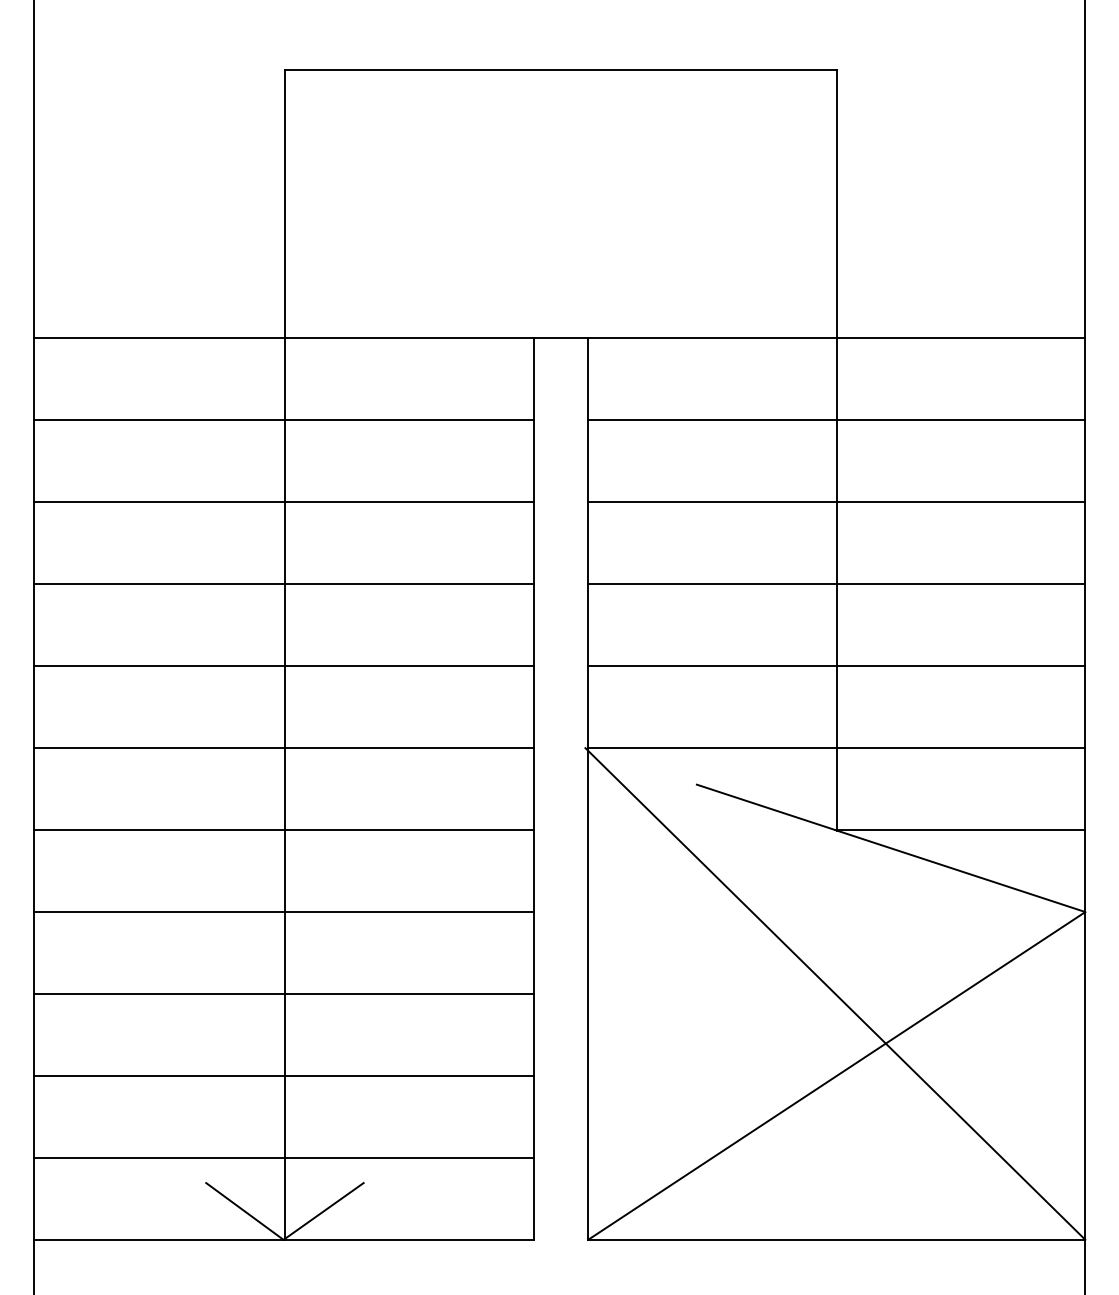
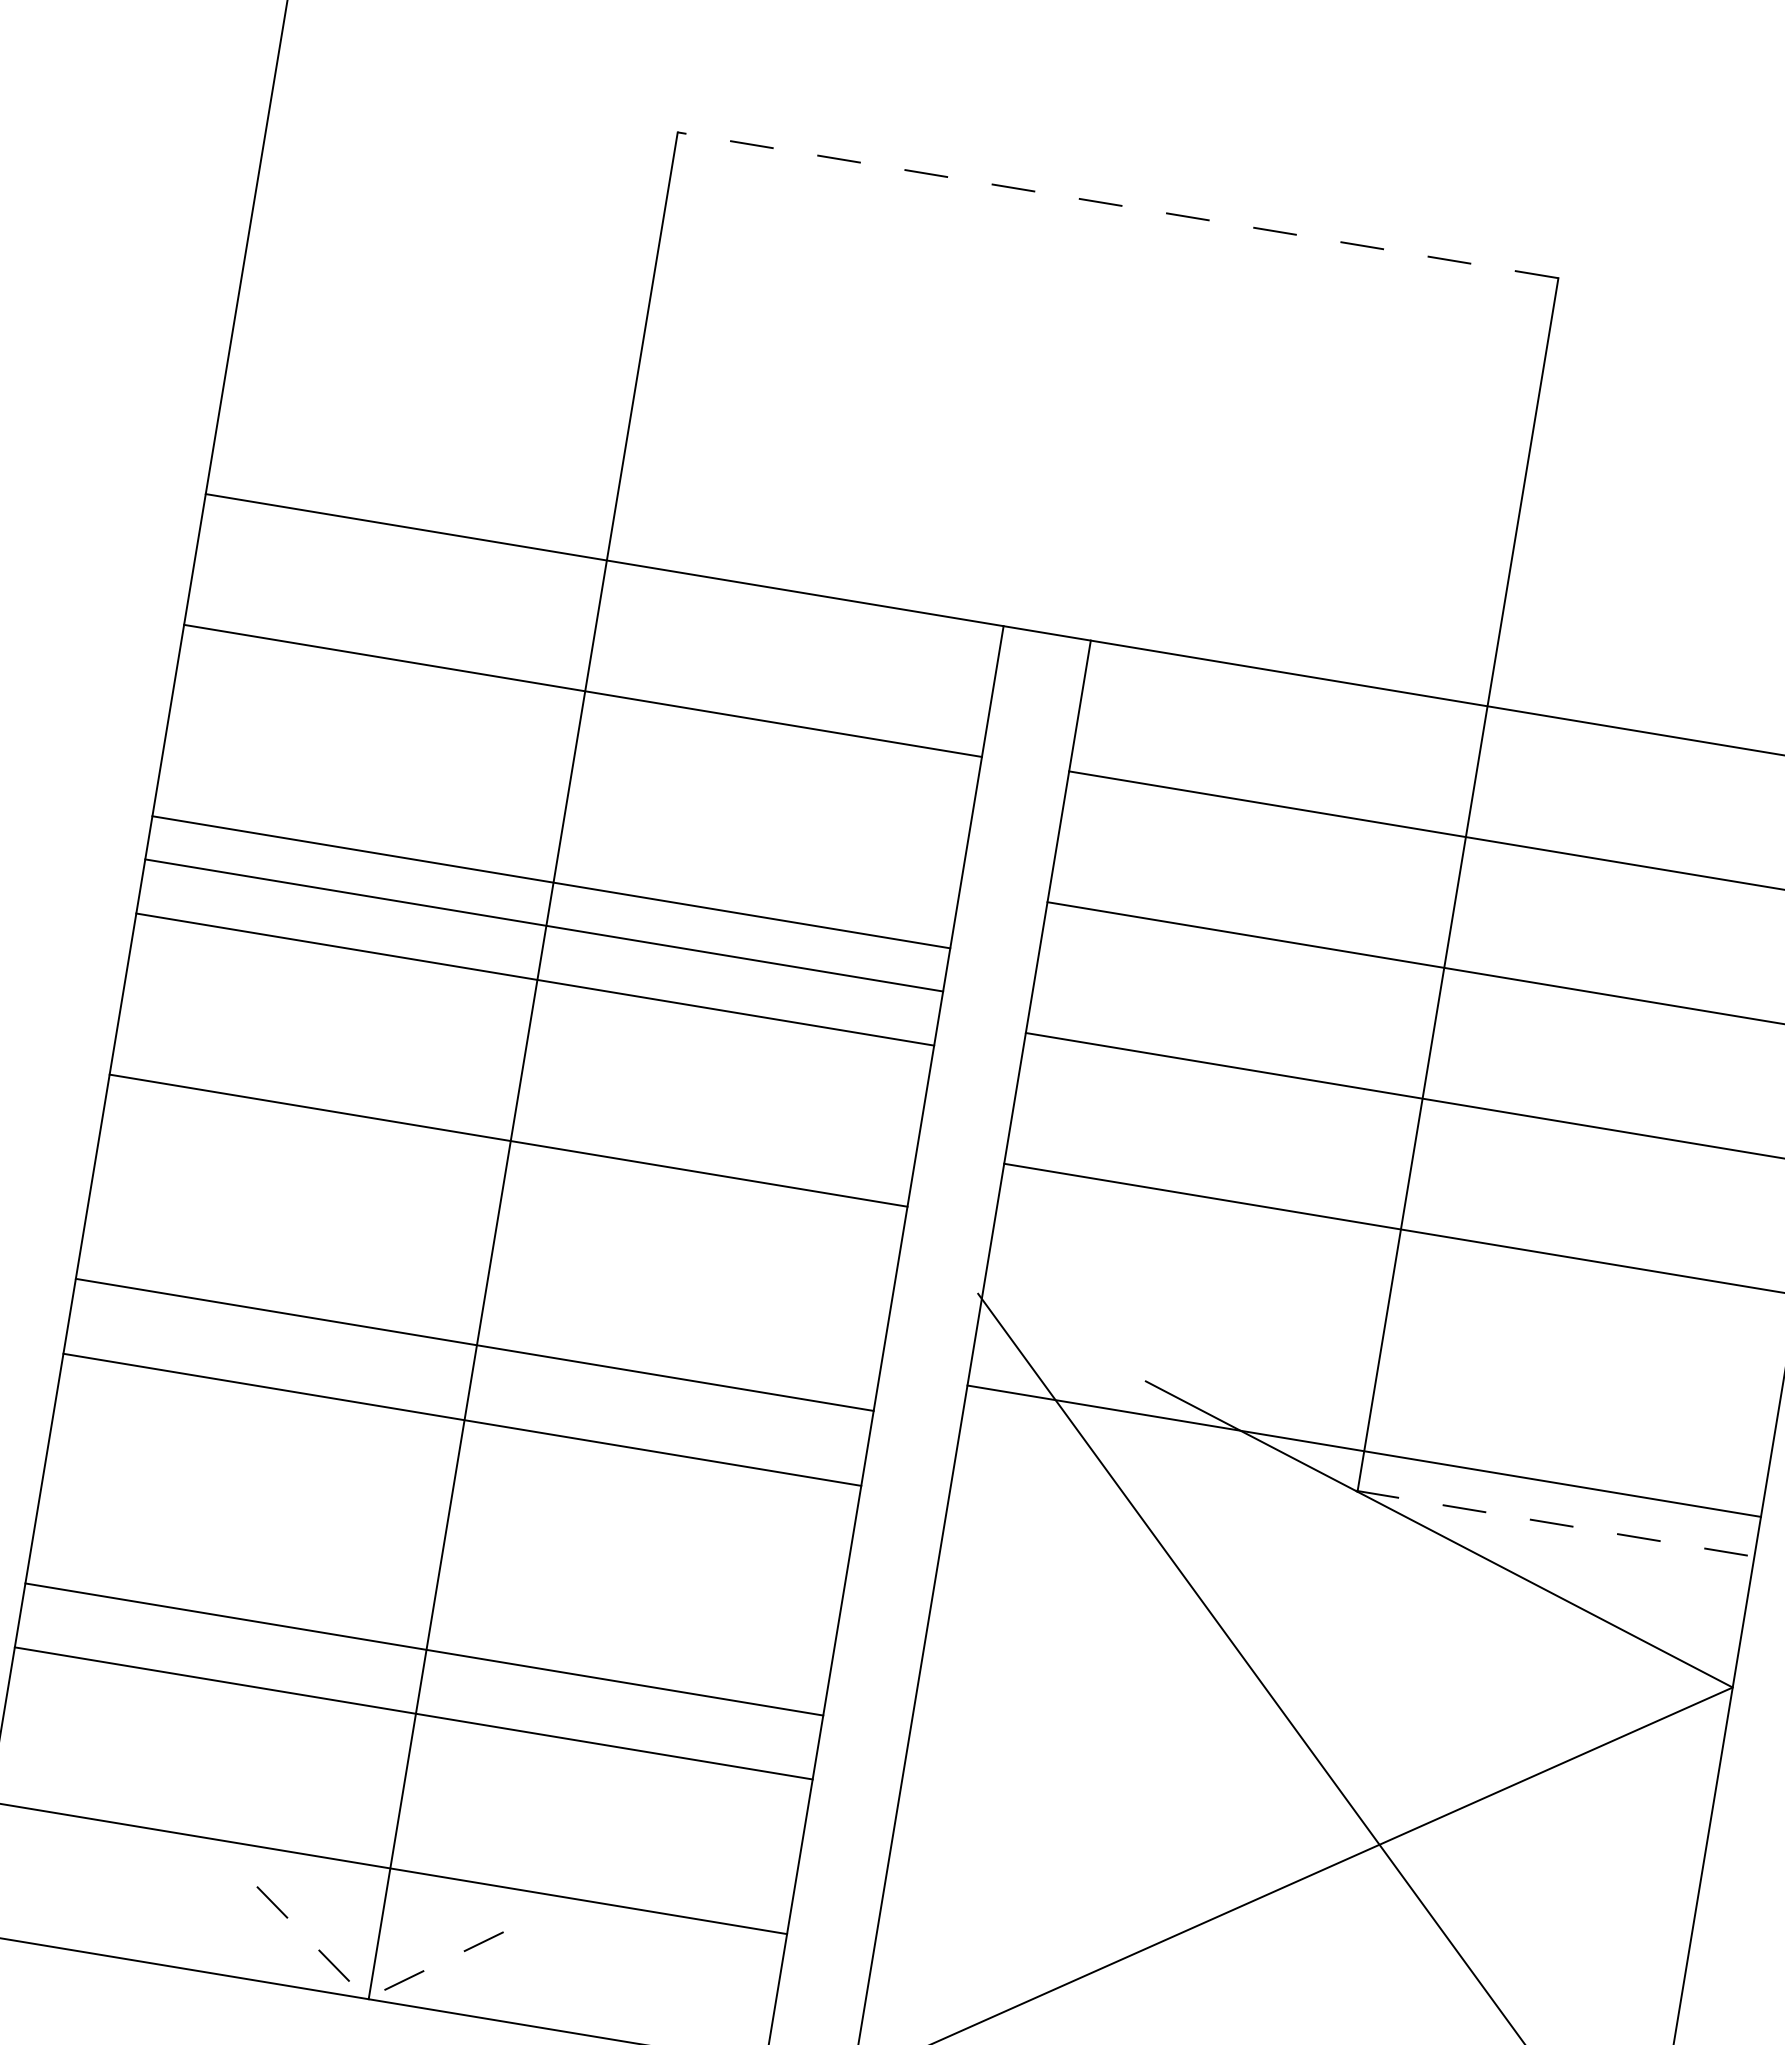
line: (560, 70) -> (1117, 205), solid -> dashed
line: (283, 502) -> (544, 925), moved
line: (283, 584) -> (551, 882), moved
line: (283, 666) -> (535, 980), moved
line: (283, 748) -> (508, 1141), moved
line: (836, 748) -> (1363, 1451), moved
line: (960, 830) -> (1555, 1524), solid -> dashed
line: (283, 912) -> (462, 1420), moved
line: (283, 993) -> (413, 1712), moved
line: (283, 1075) -> (424, 1648), moved
line: (284, 1239) -> (368, 1998), solid -> dashed

